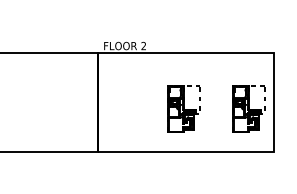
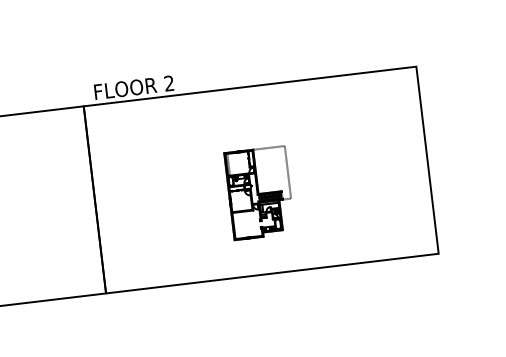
part: (248, 108) -> (380, 177), removed

